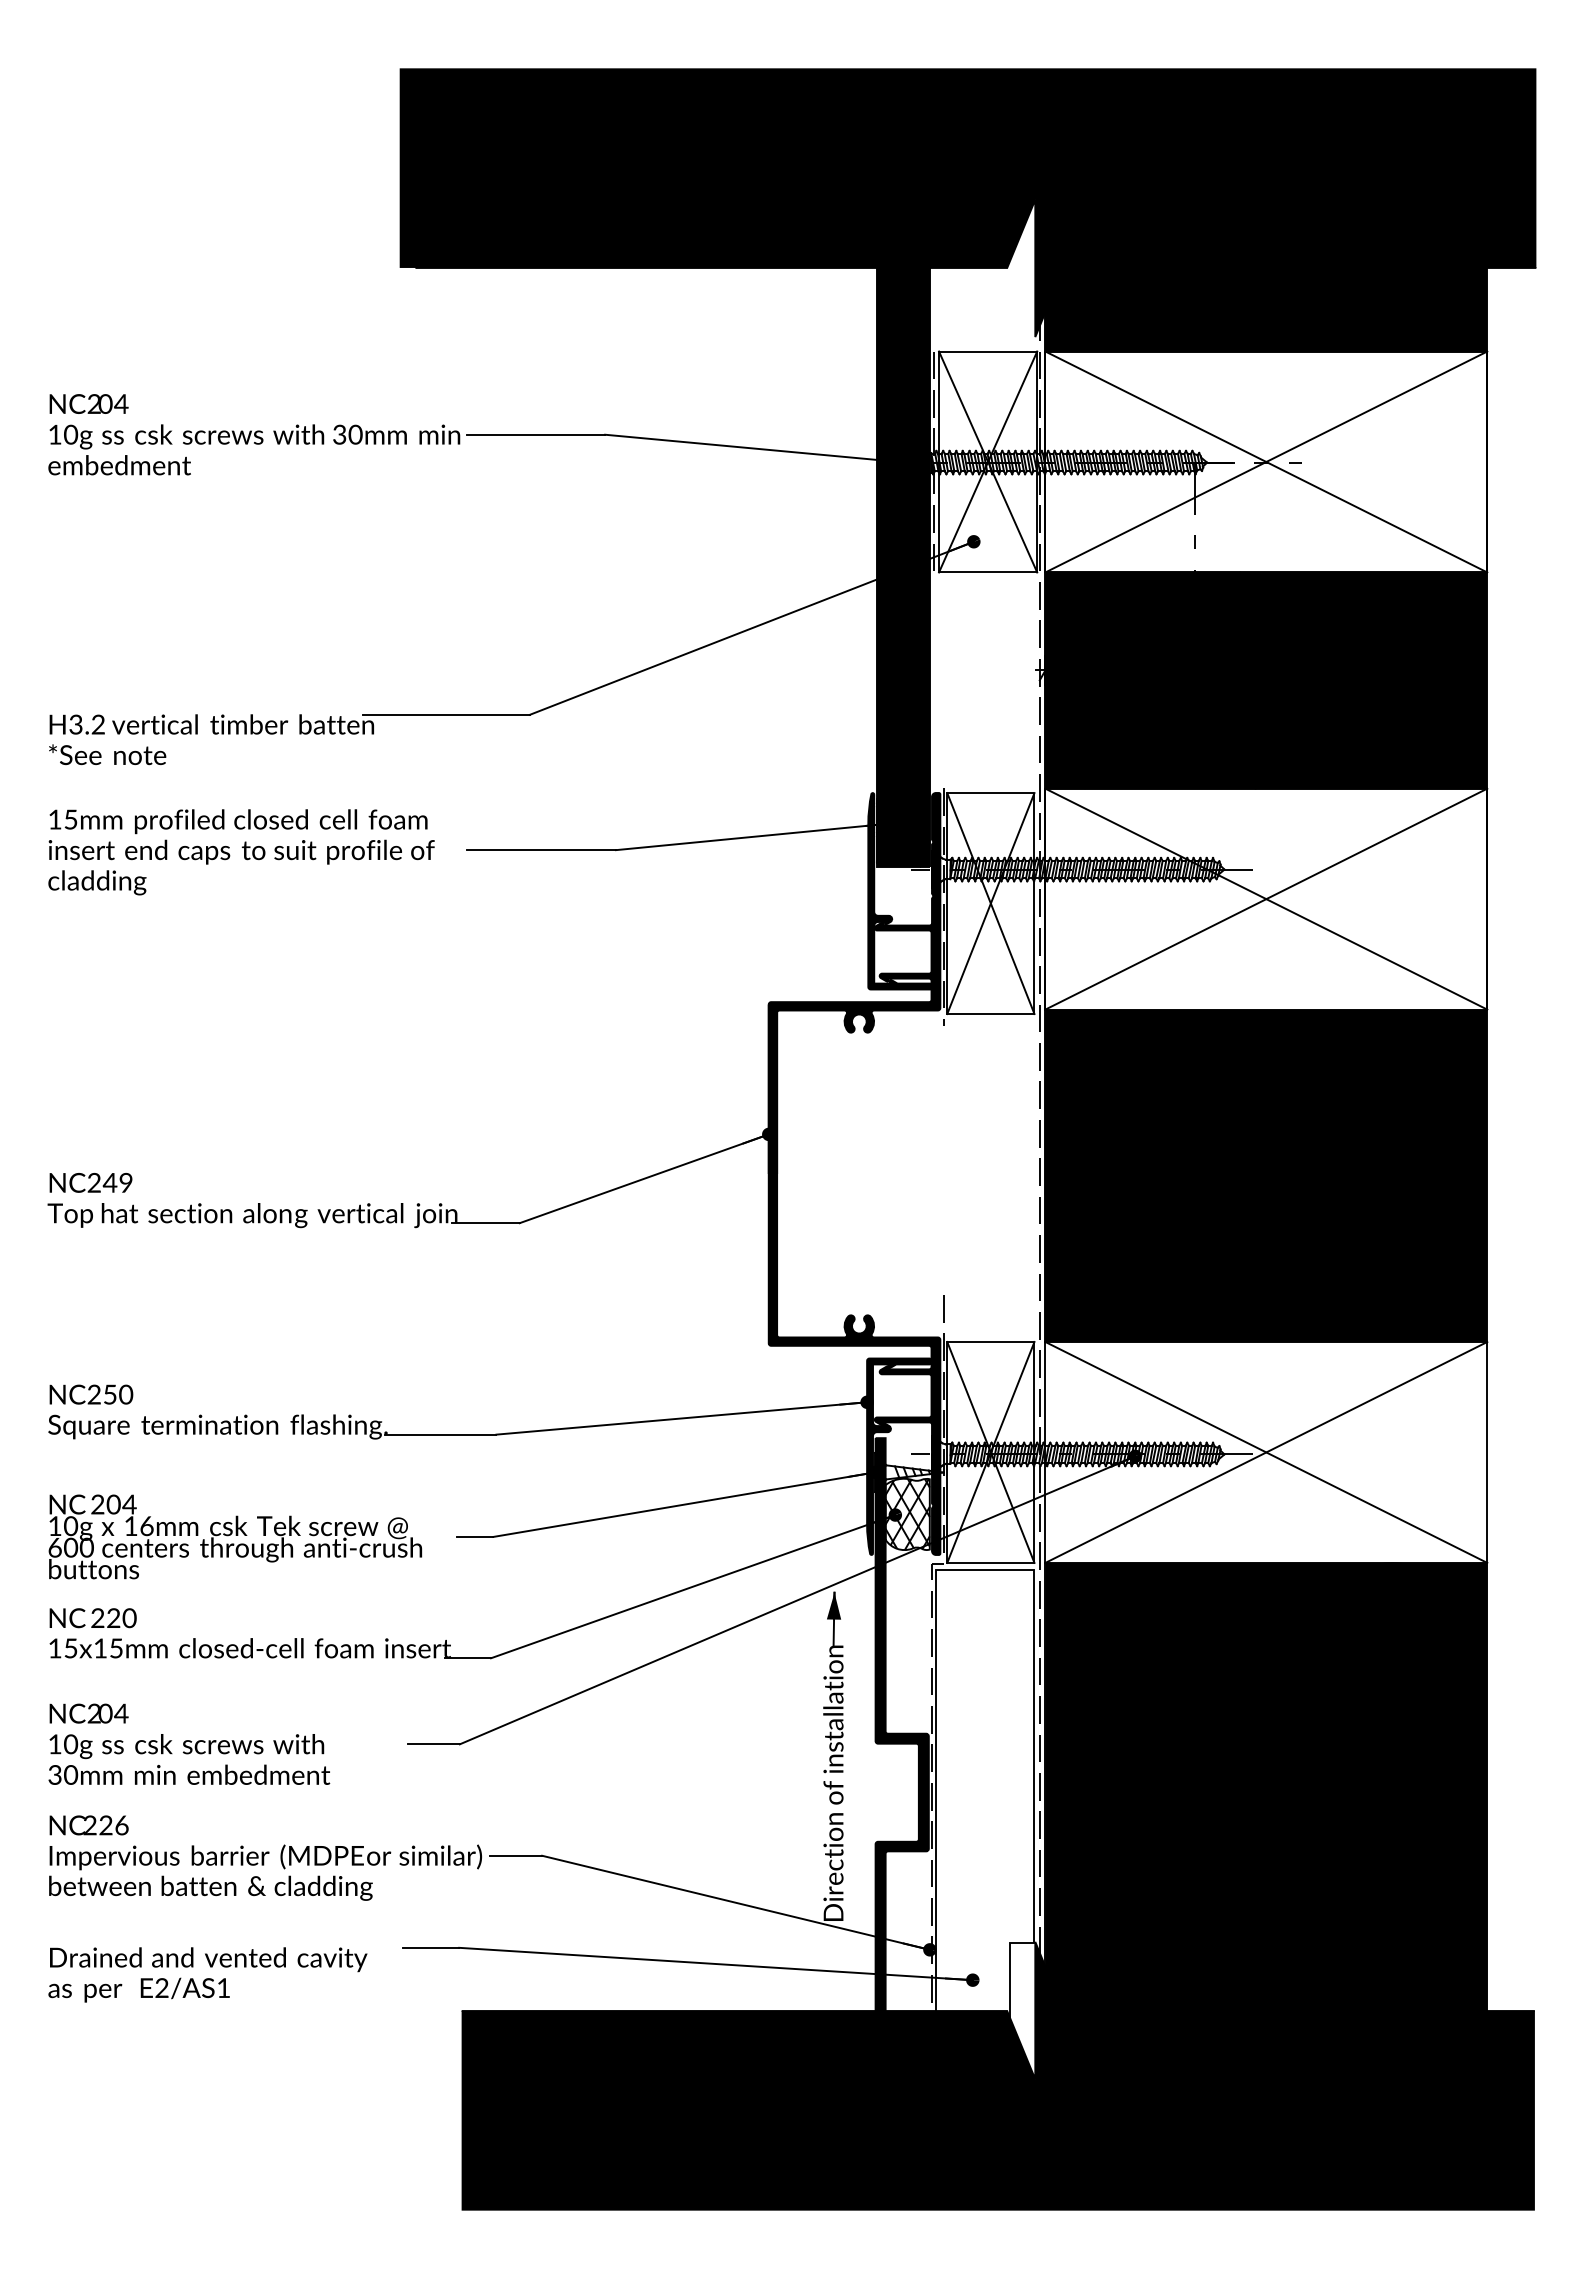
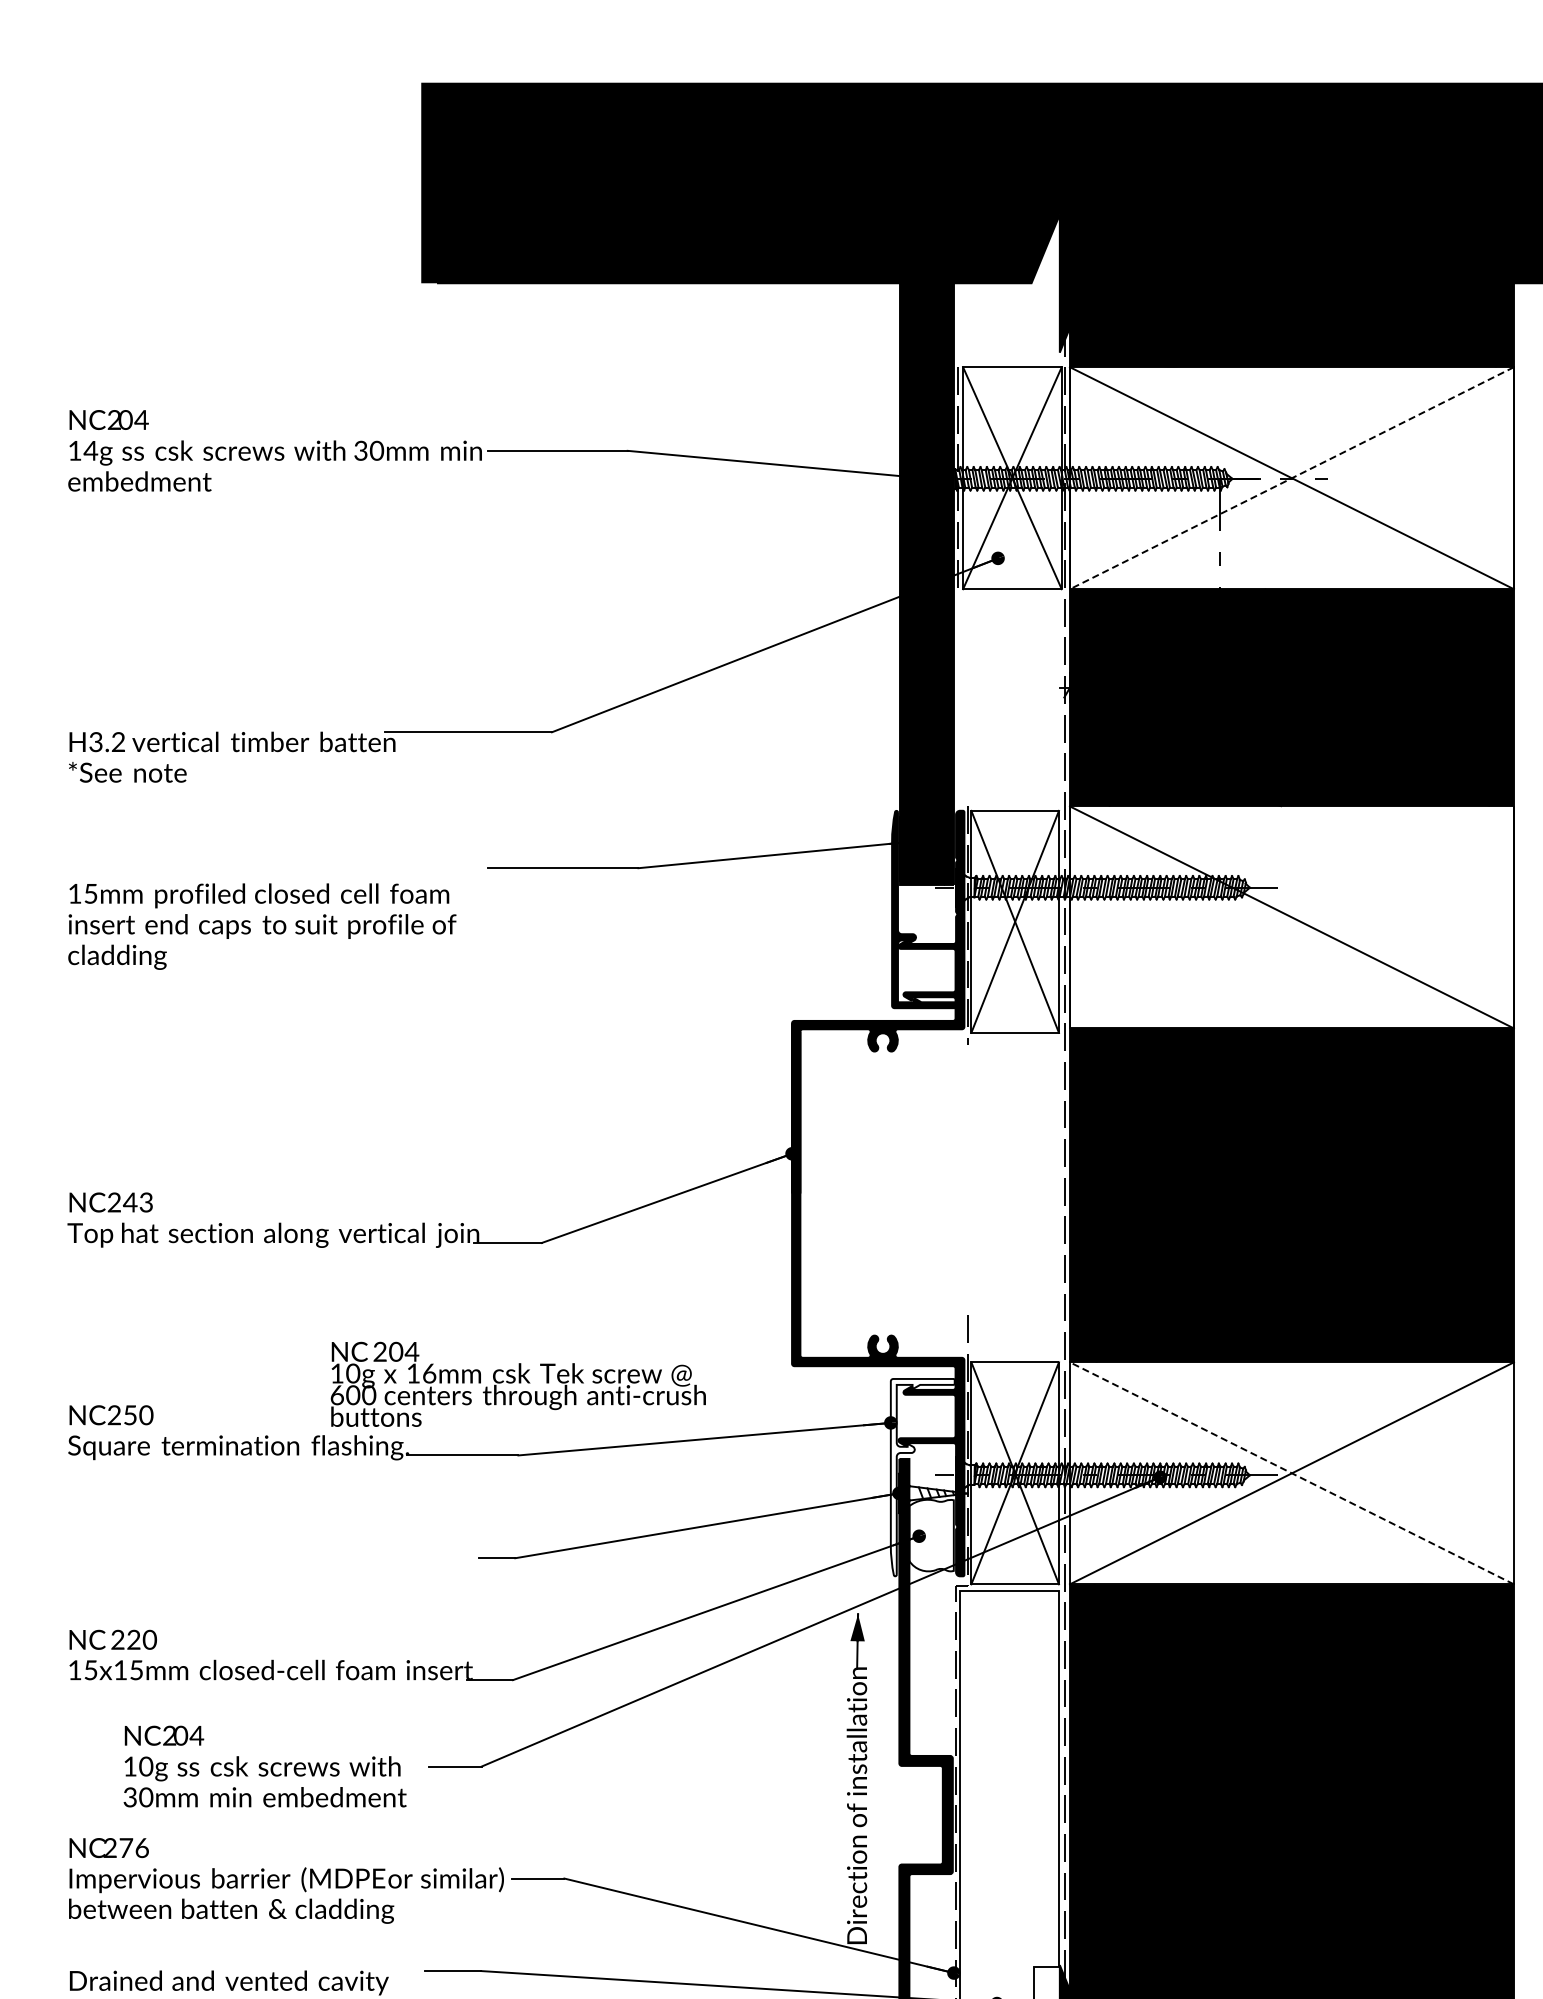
text: (70, 434) -> (90, 450), 10g -> 14g
line: (1265, 462) -> (1291, 478), solid -> dashed
text: (241, 852) -> (262, 926), moved
line: (1266, 898) -> (1292, 916), removed
text: (125, 1182) -> (145, 1202), NC249 -> NC243
line: (1265, 1452) -> (1291, 1473), solid -> dashed
fill: (898, 1456) -> (922, 1477), removed
hatch: (907, 1514) -> (931, 1535), removed
text: (235, 1536) -> (518, 1383), moved
text: (189, 1743) -> (265, 1765), moved
text: (105, 1825) -> (125, 1848), 226 -> 276

